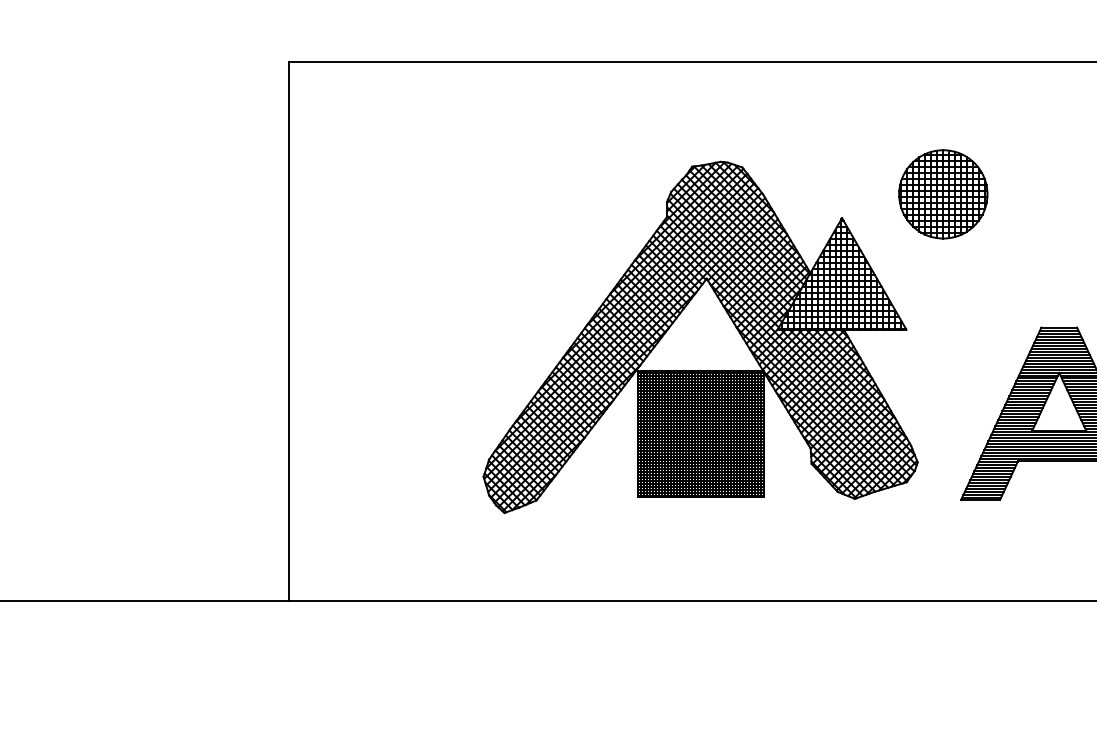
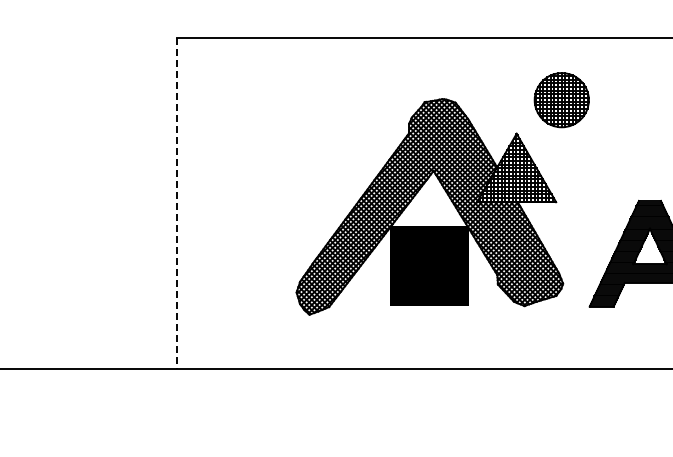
part: (942, 194) -> (561, 100), moved
line: (289, 331) -> (177, 203), solid -> dashed

